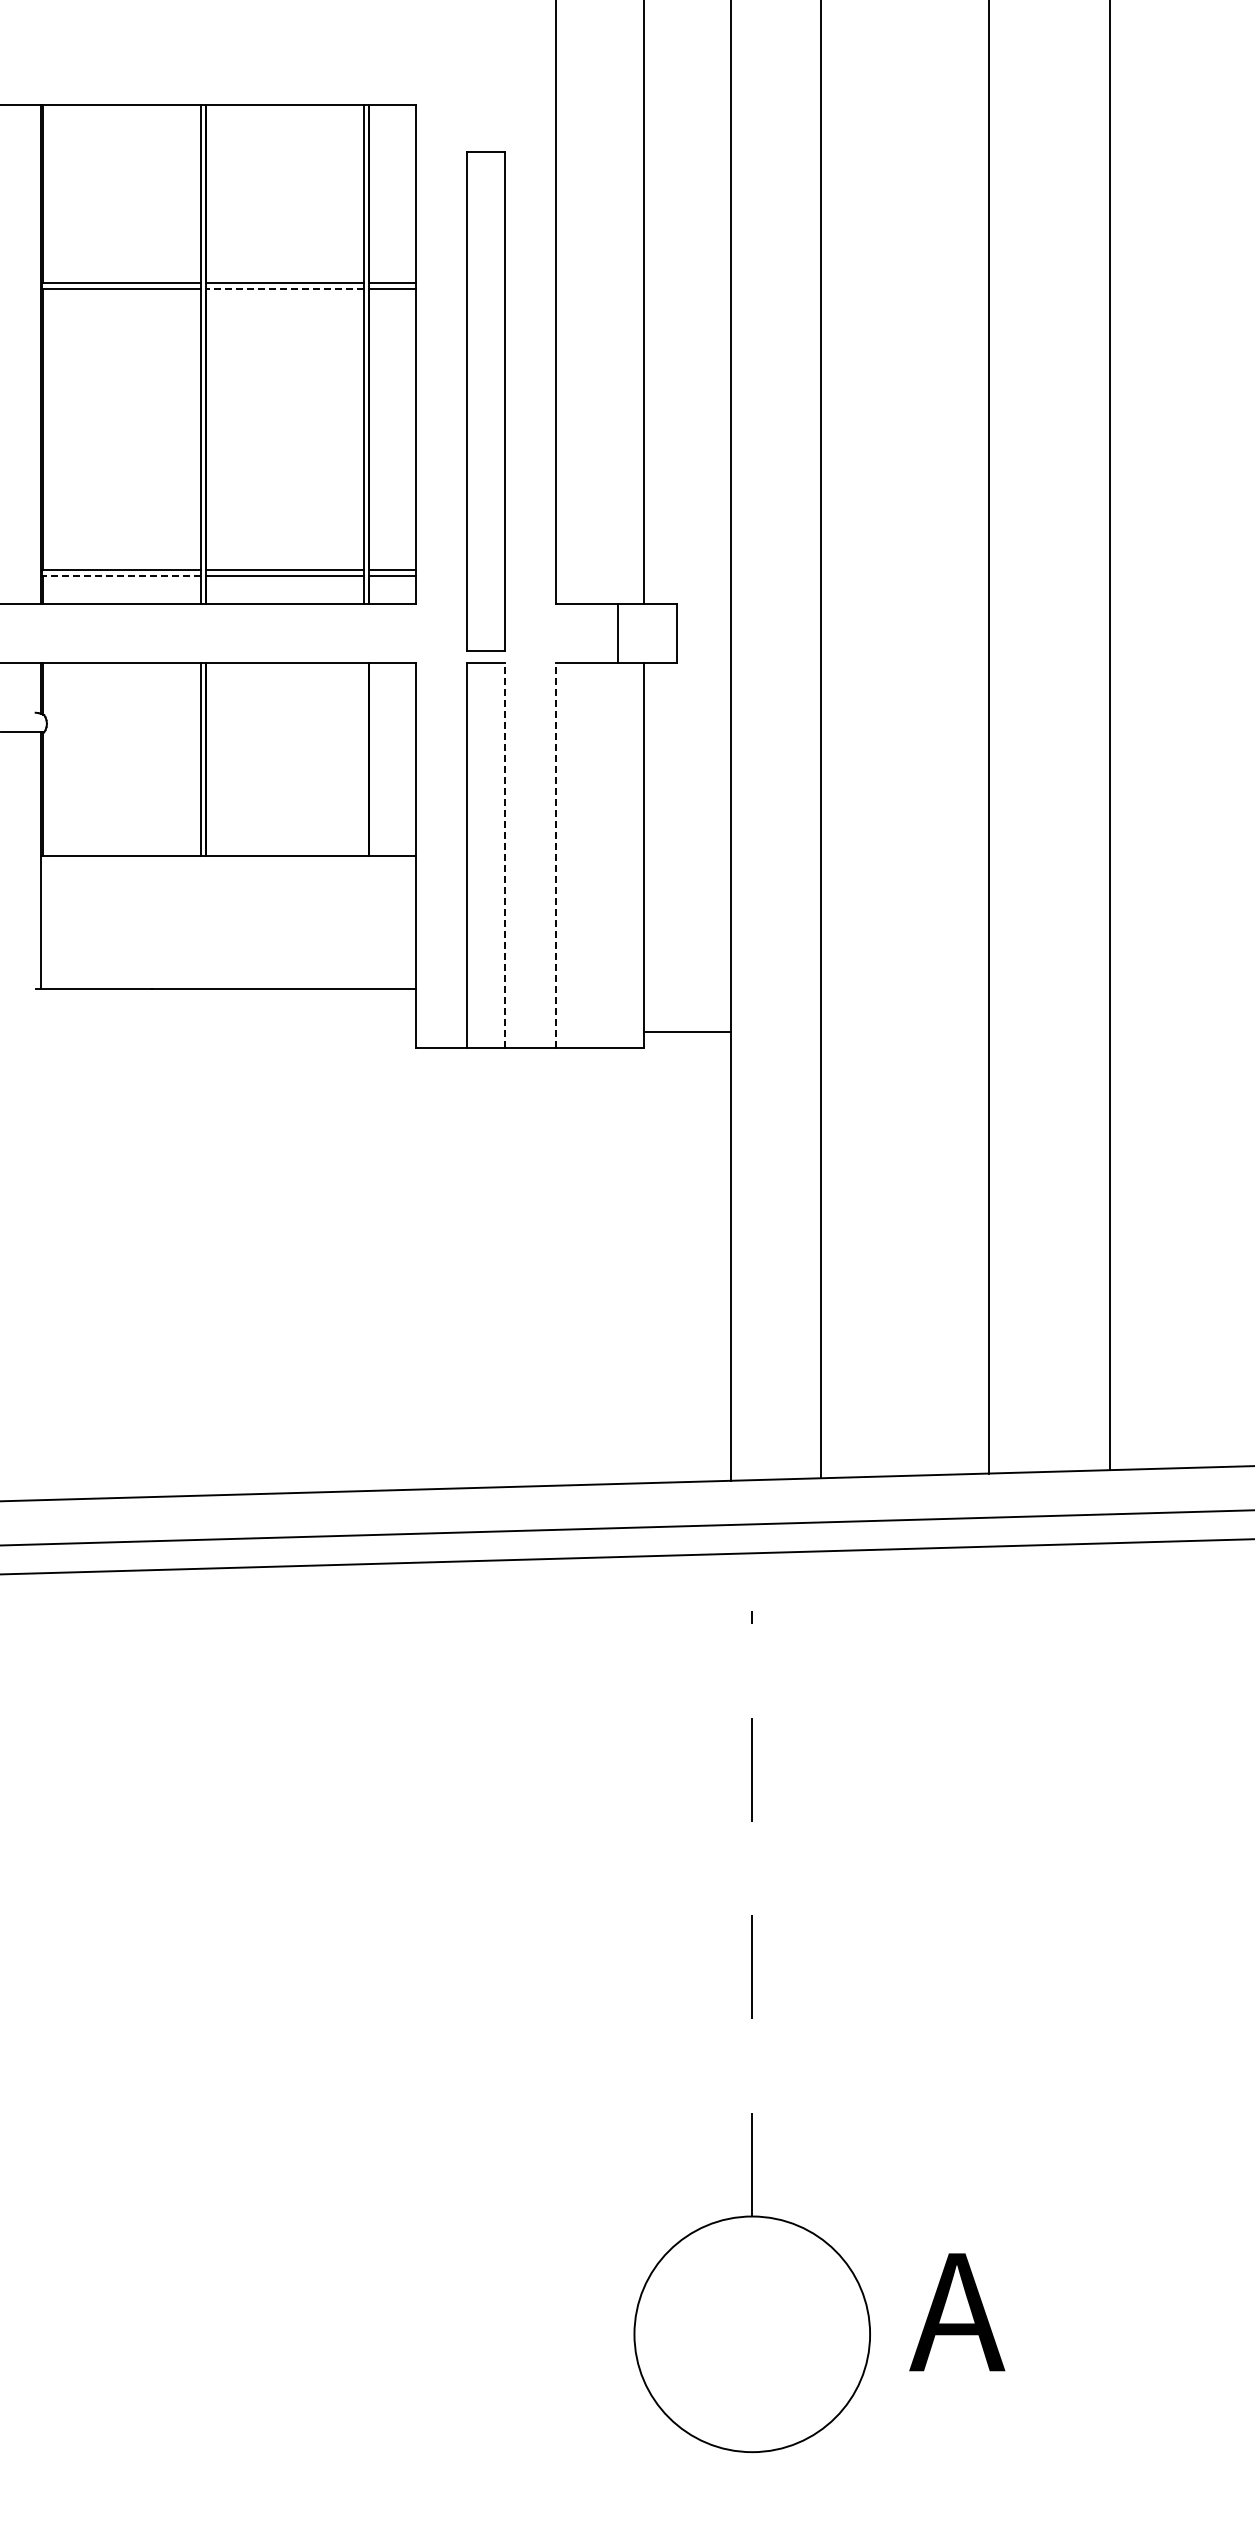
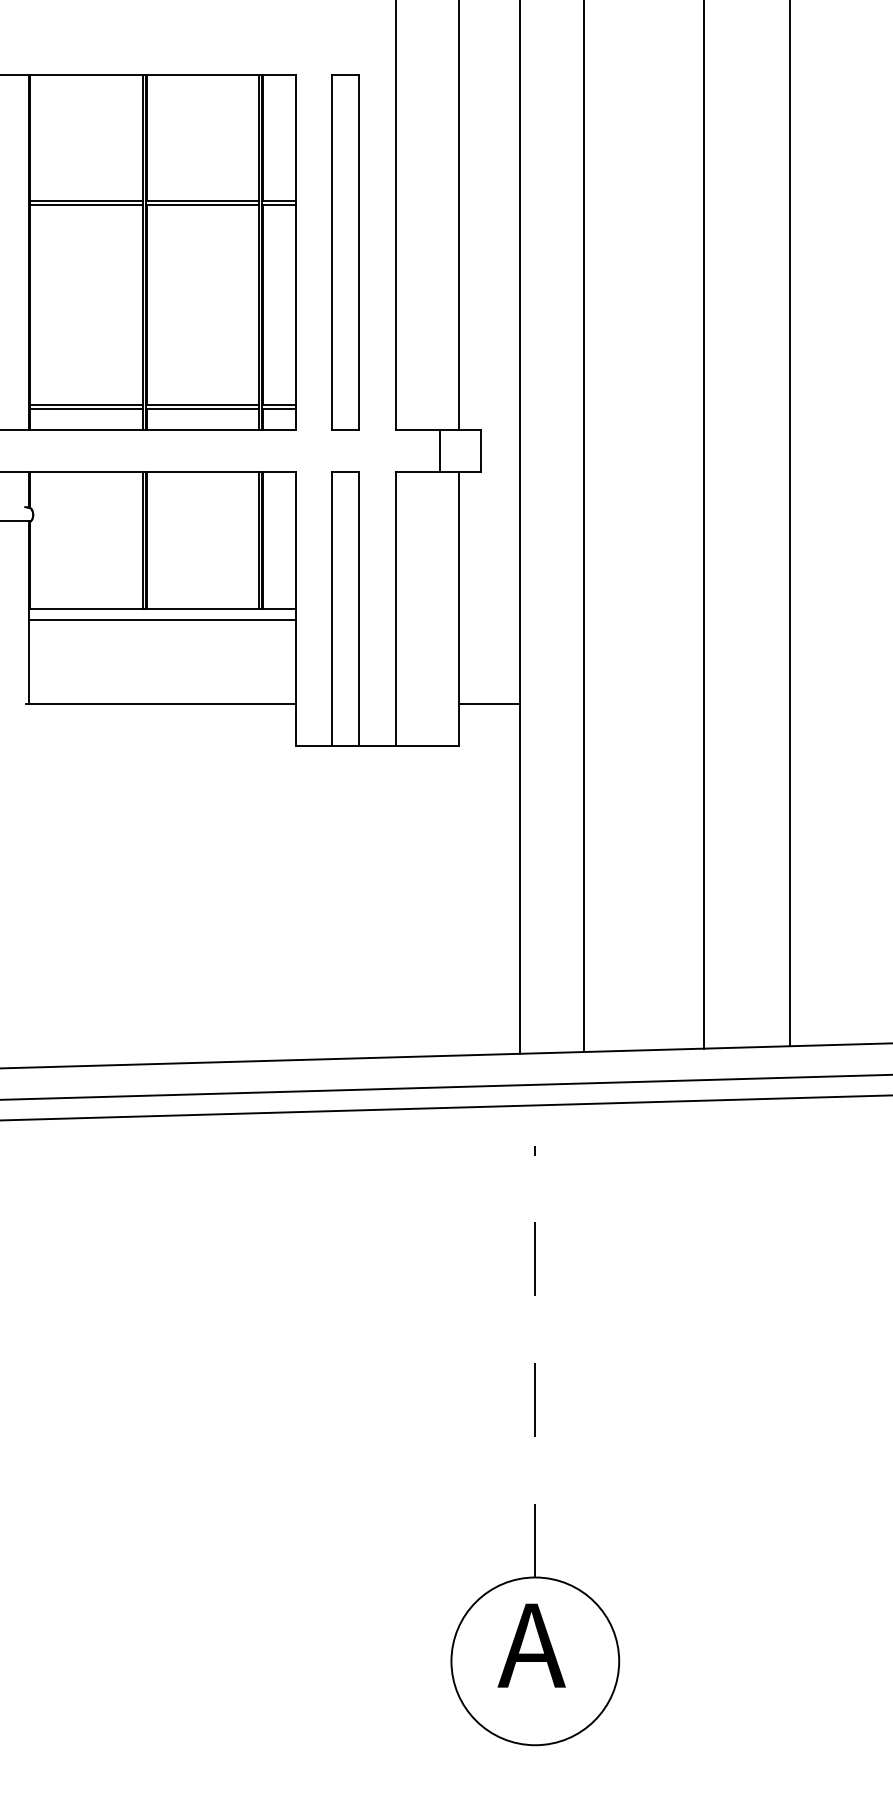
line: (284, 288) -> (202, 205), dashed -> solid
part: (485, 401) -> (345, 252), moved
line: (121, 575) -> (86, 409), dashed -> solid
line: (363, 759) -> (258, 540), added
line: (505, 855) -> (359, 608), dashed -> solid
line: (556, 855) -> (395, 608), dashed -> solid
line: (228, 871) -> (162, 620), added
line: (687, 1031) -> (489, 703), moved
text: (957, 2312) -> (531, 1645), moved

